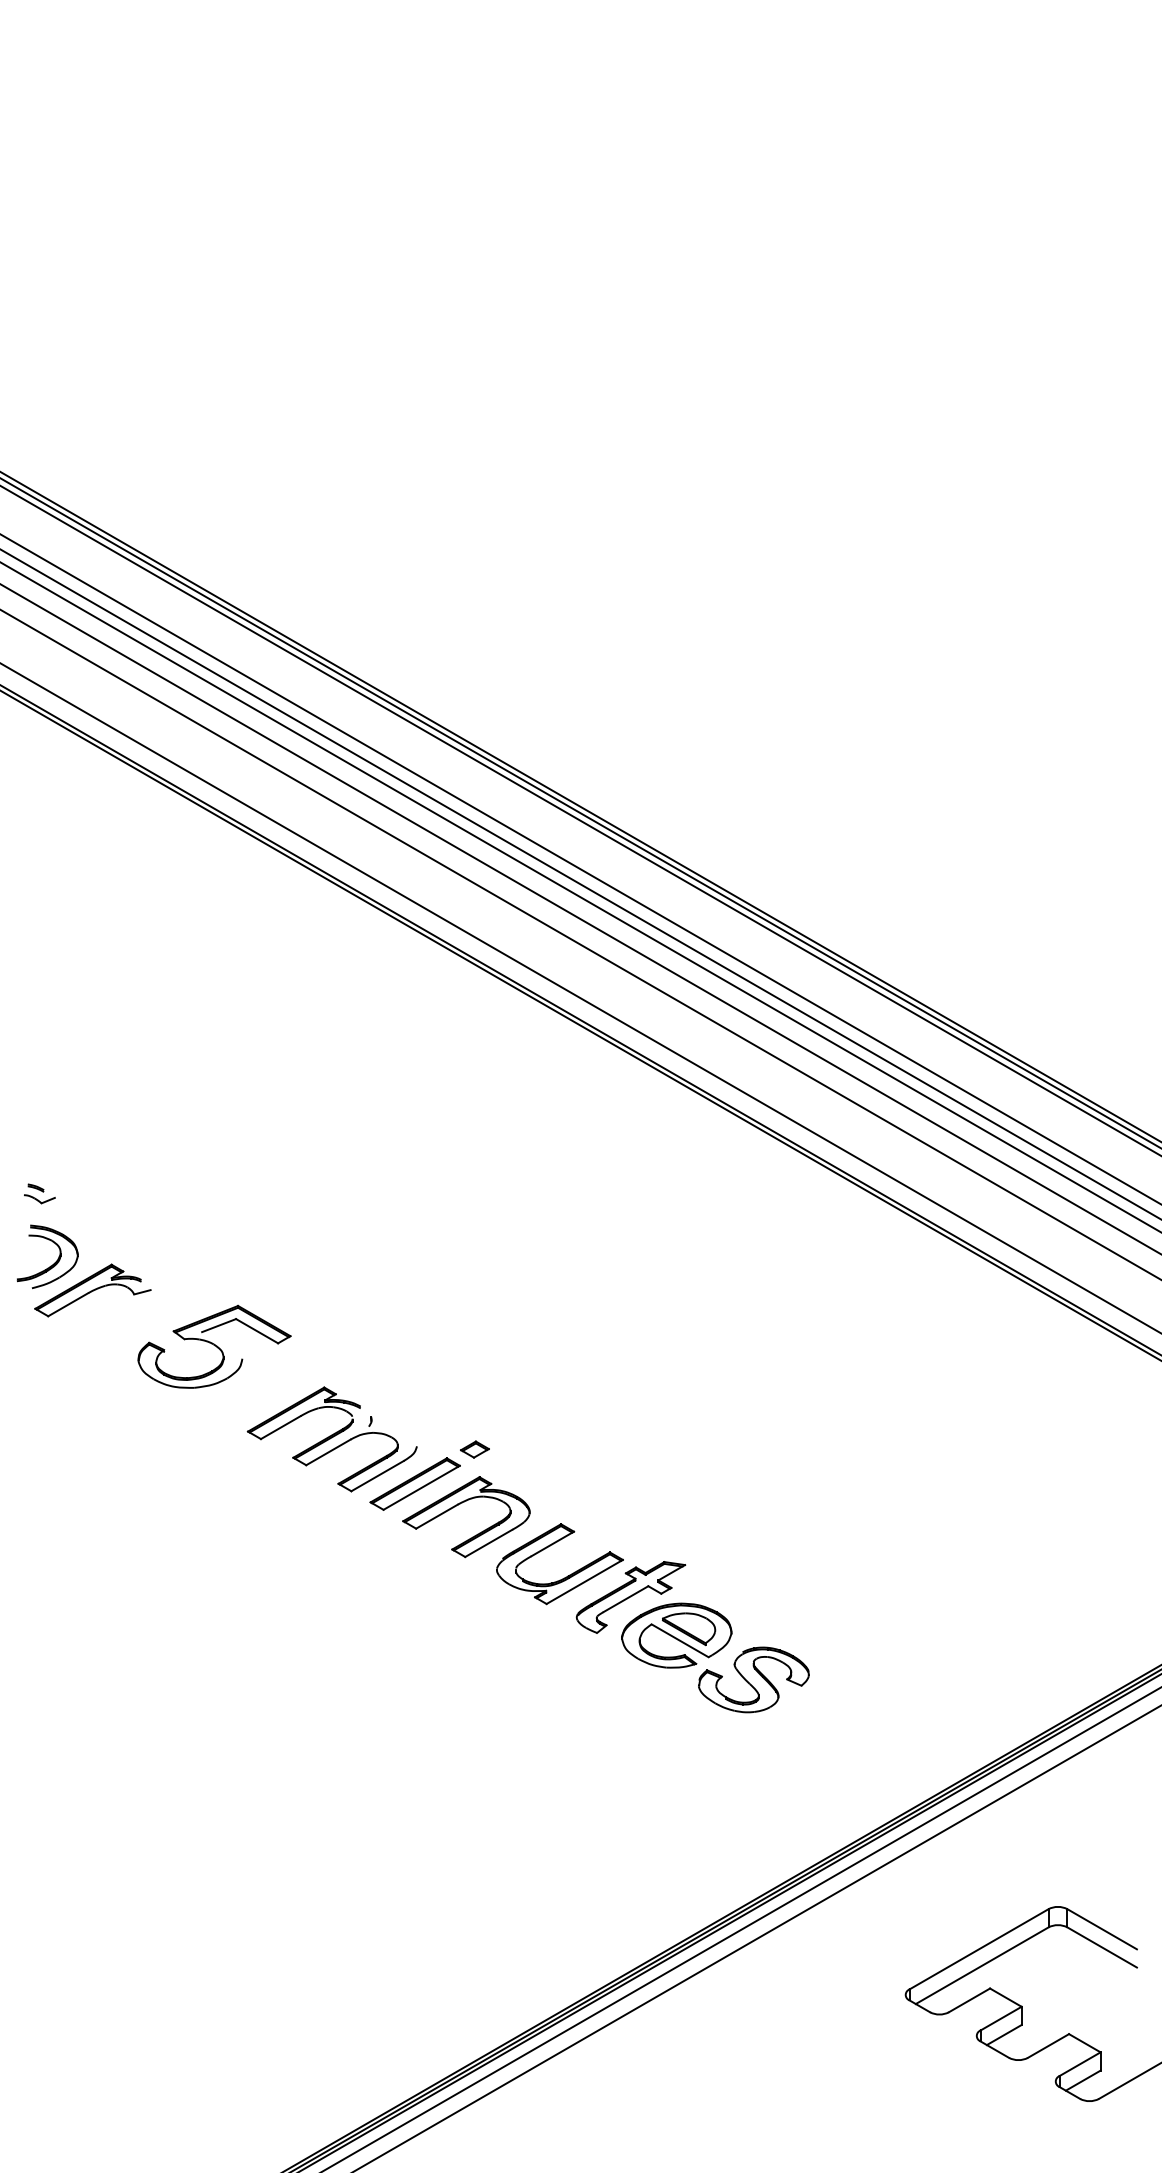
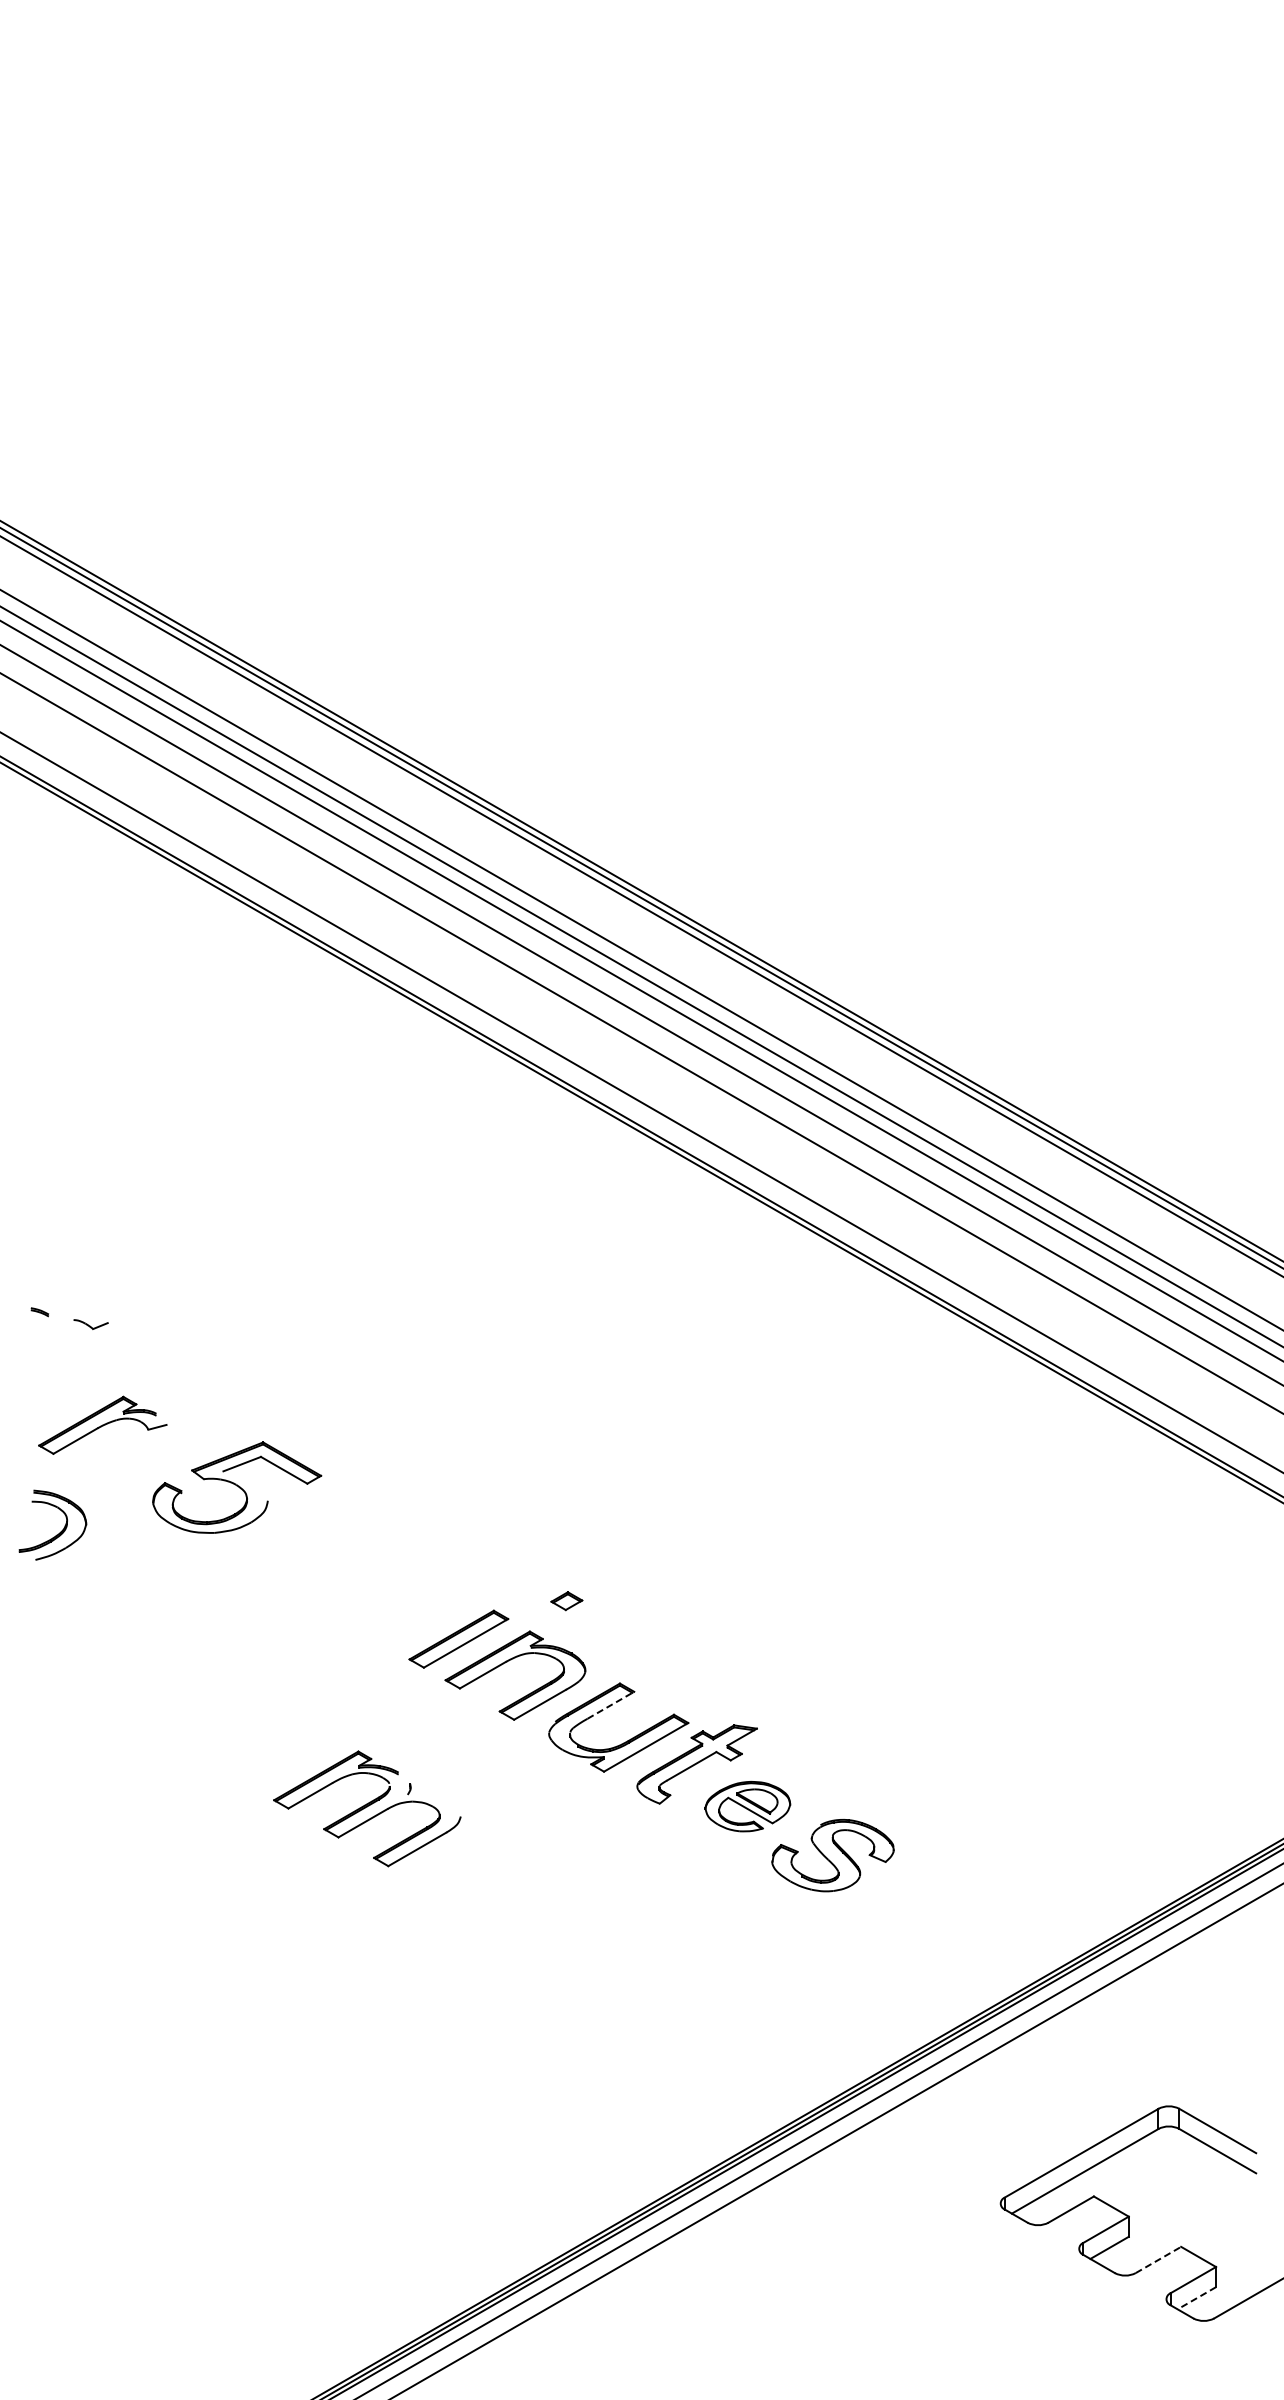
part: (39, 1199) -> (90, 1324), moved
part: (54, 1262) -> (60, 1531), moved
part: (332, 1439) -> (367, 1808), moved
part: (474, 1449) -> (566, 1601), moved
line: (552, 1544) -> (610, 1705), solid -> dashed
part: (676, 1635) -> (747, 1806), size x0.7
line: (1048, 2045) -> (1158, 2259), solid -> dashed
line: (1082, 2080) -> (1196, 2298), solid -> dashed

